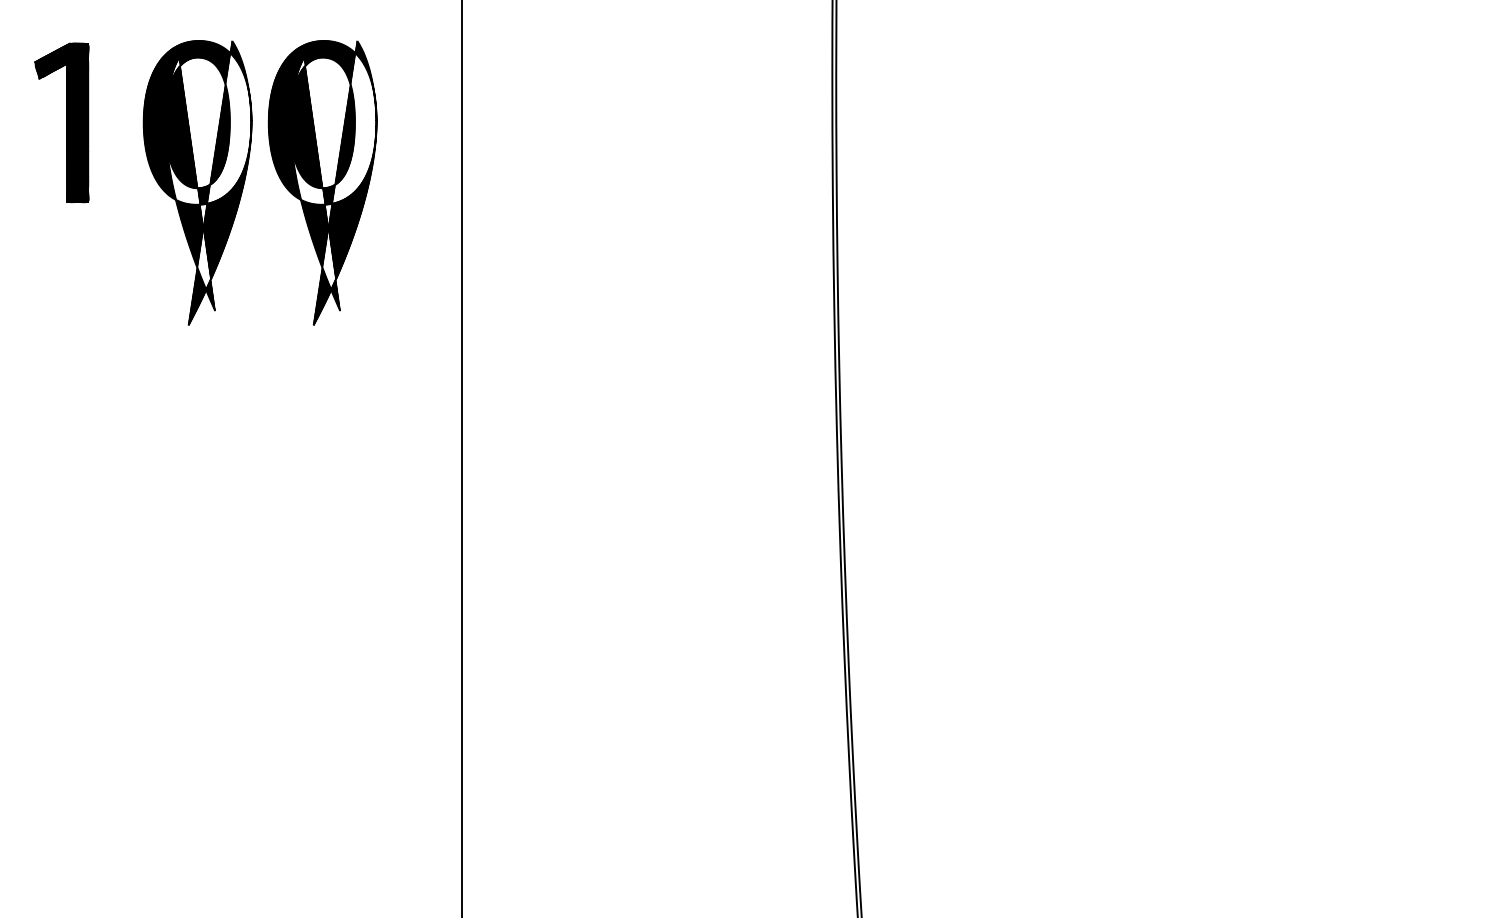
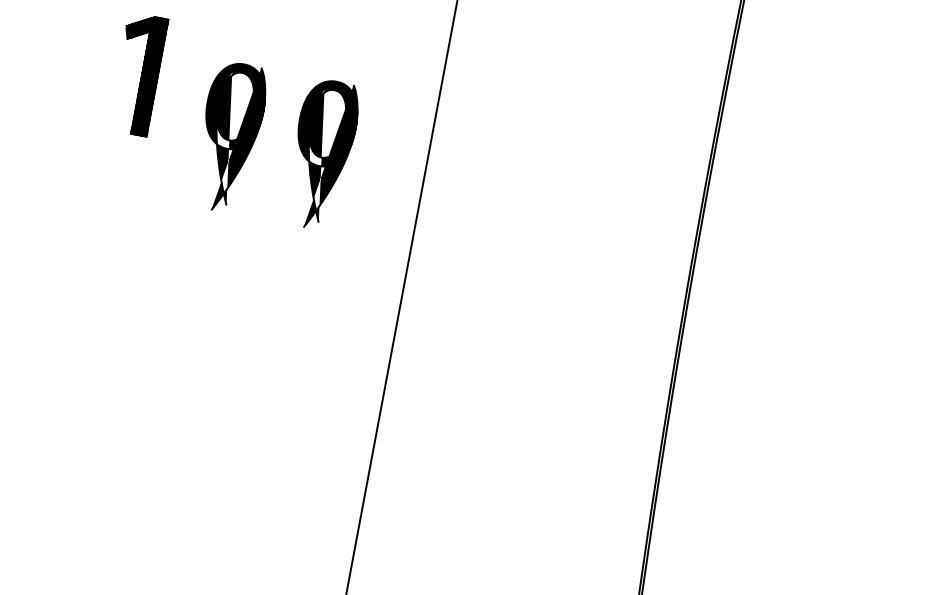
part: (197, 182) -> (229, 137), size x0.7
part: (322, 182) -> (322, 154), size x0.7

